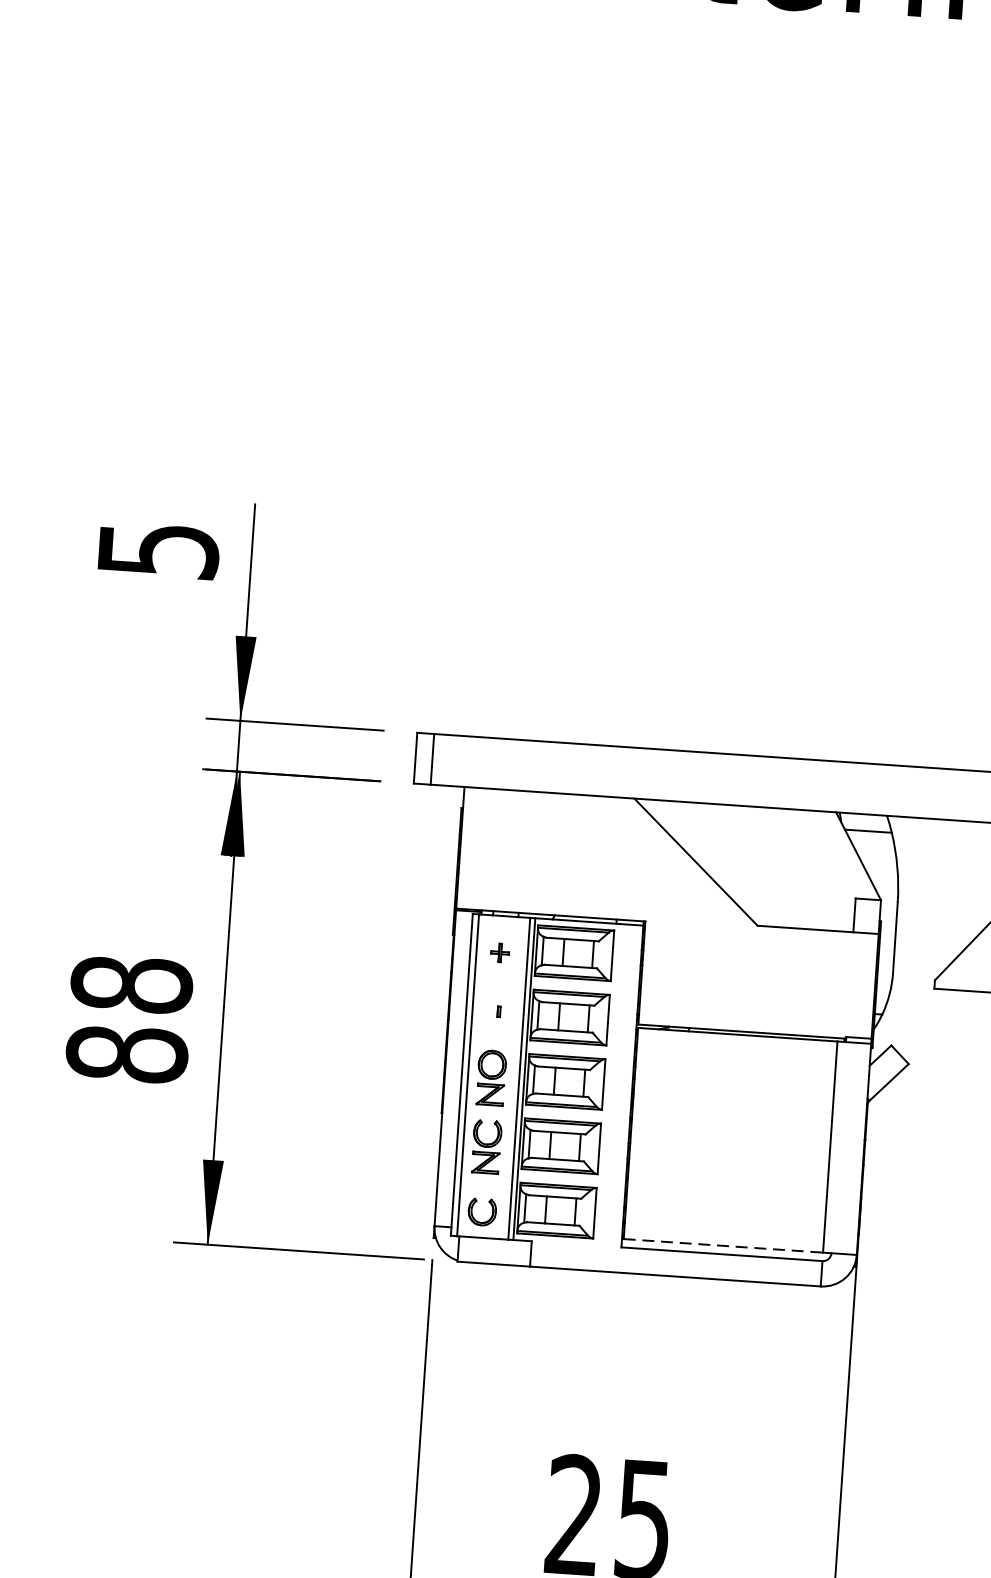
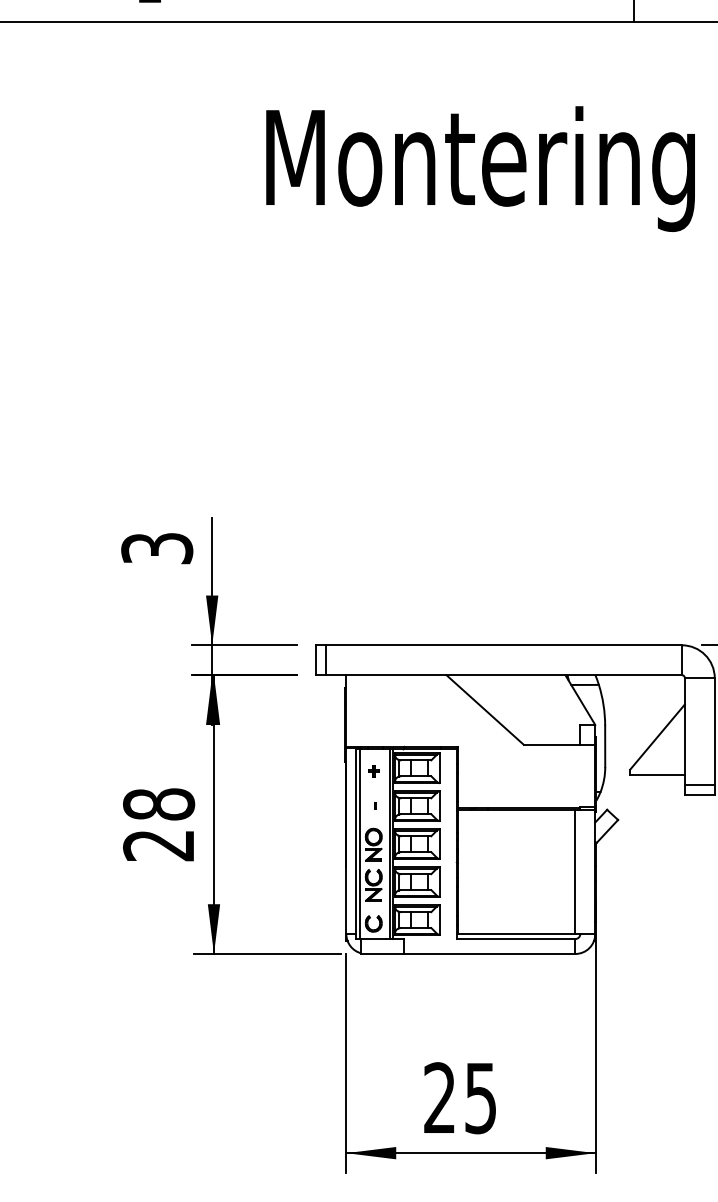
text: (157, 550) -> (156, 548), 5 -> 3
text: (127, 1054) -> (159, 845), 88 -> 28
line: (723, 1246) -> (516, 934), dashed -> solid

